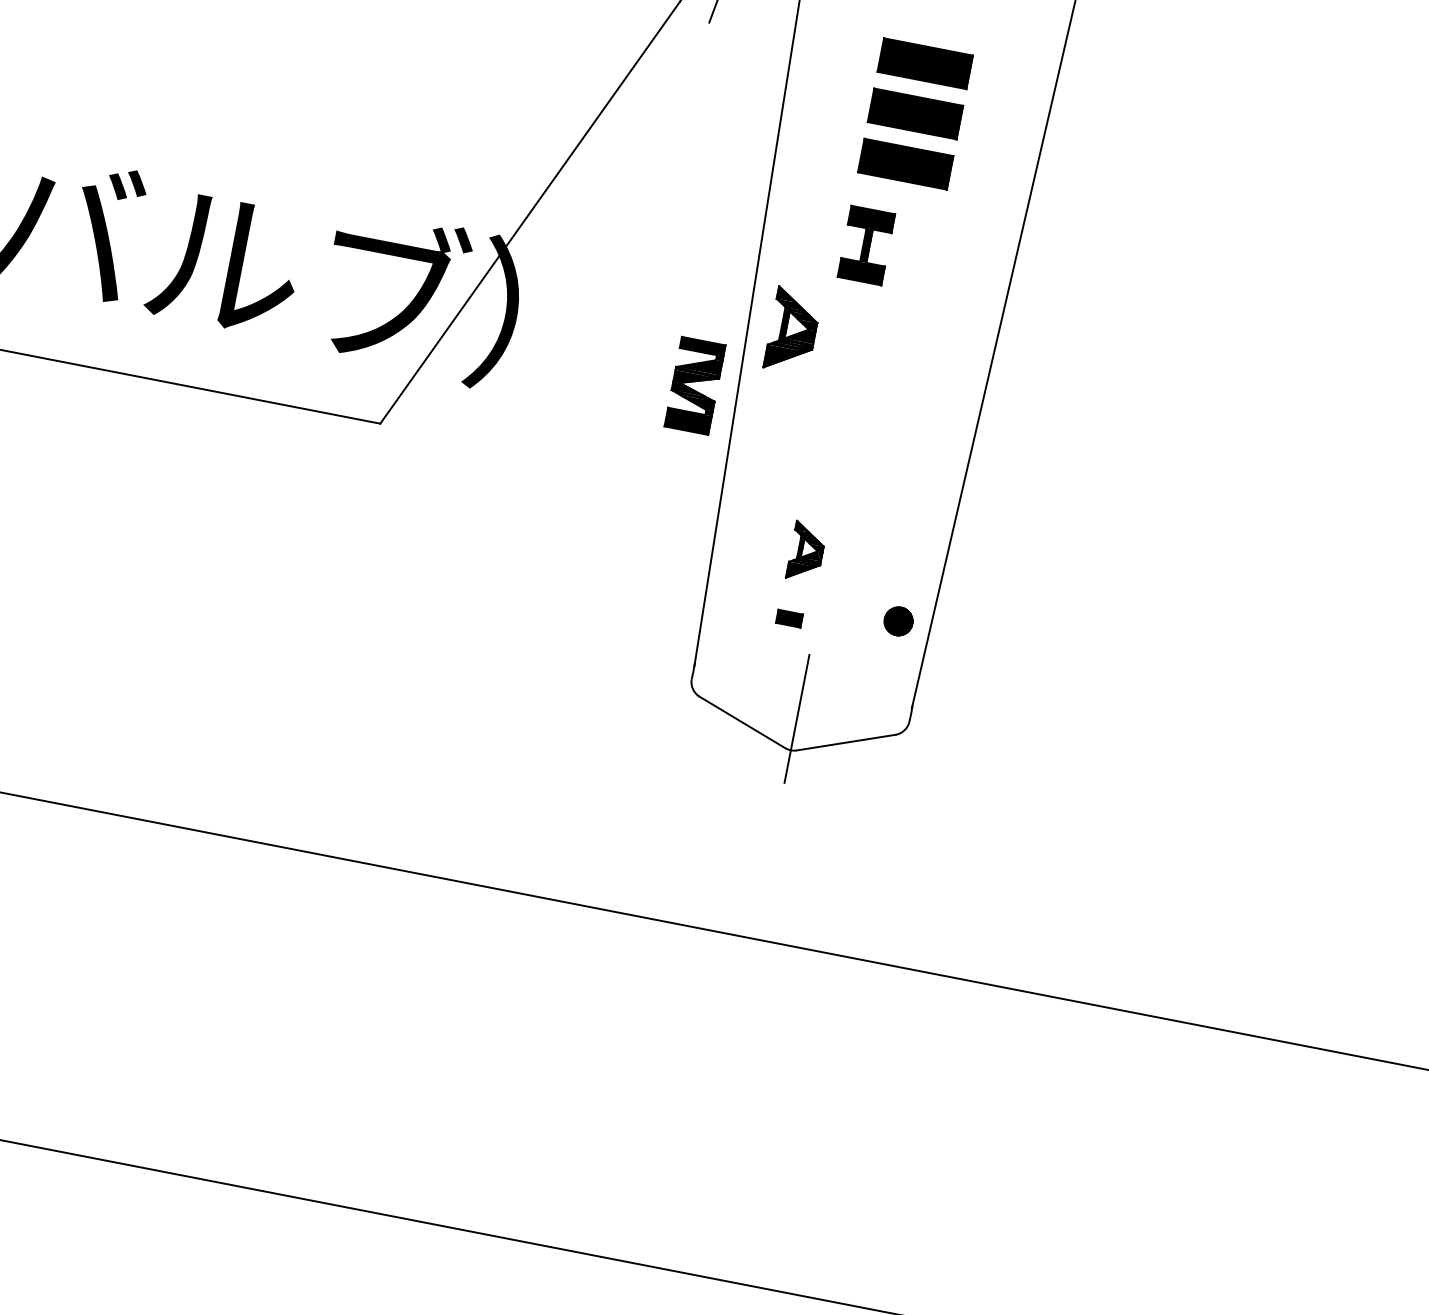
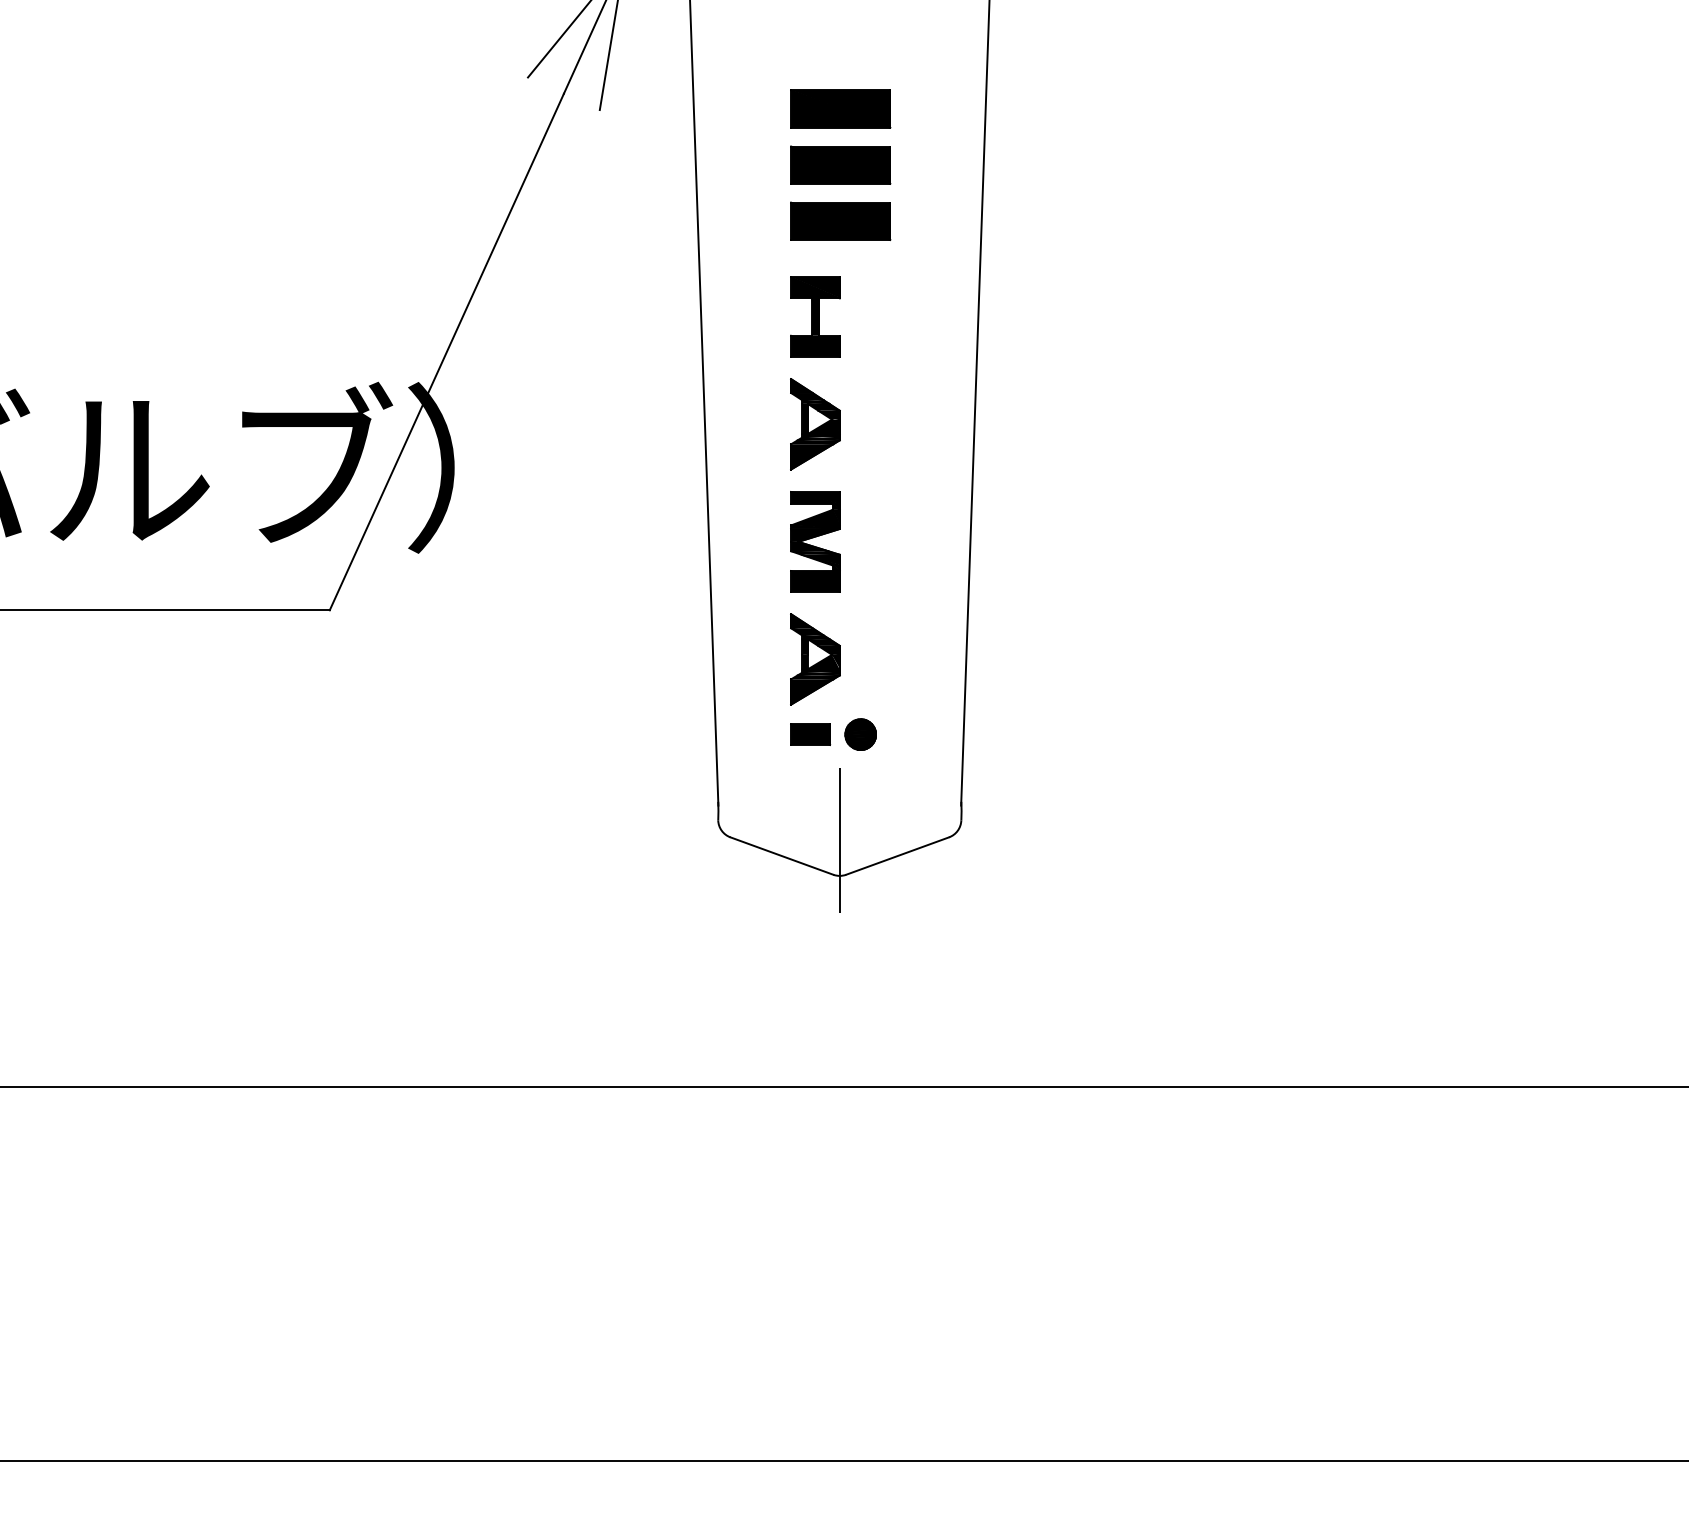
part: (793, 331) -> (815, 424), moved
part: (695, 385) -> (815, 541), moved
part: (806, 552) -> (815, 659), size x1.43
part: (789, 618) -> (810, 734), size x1.43
part: (898, 621) -> (860, 734), moved

